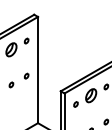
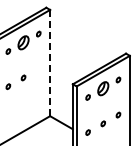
line: (38, 70) -> (50, 63), solid -> dashed
part: (26, 75) -> (38, 68), removed

